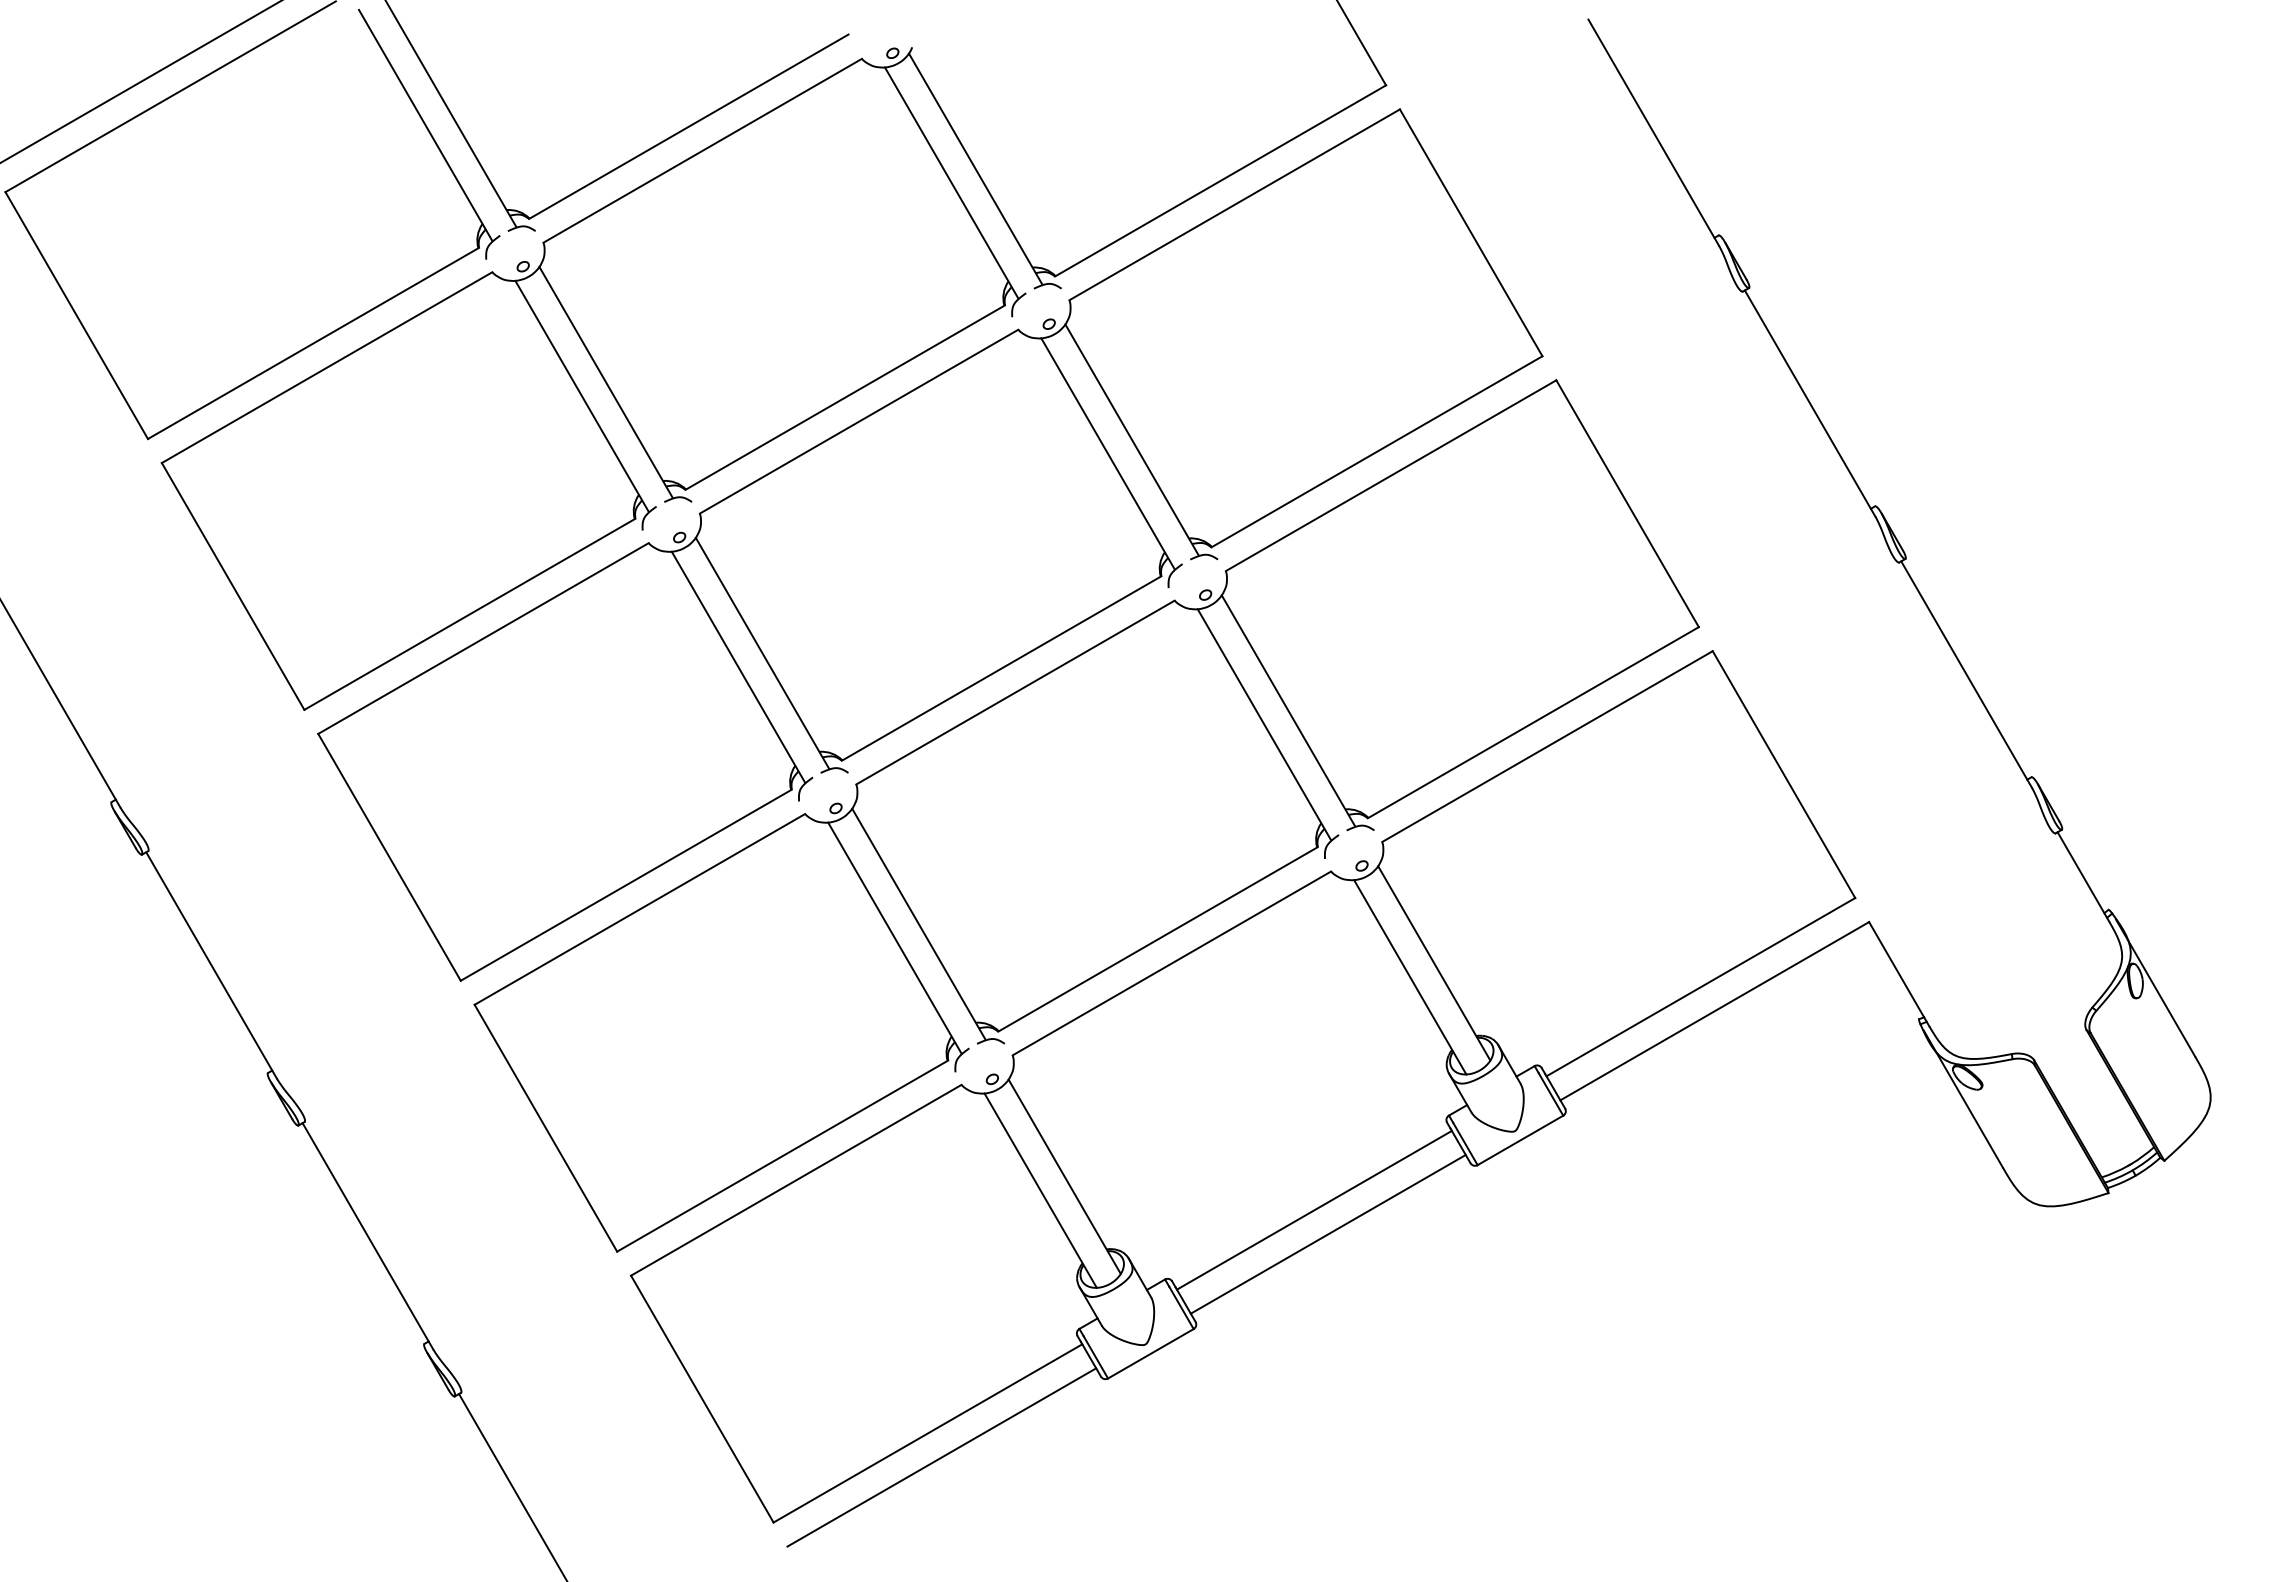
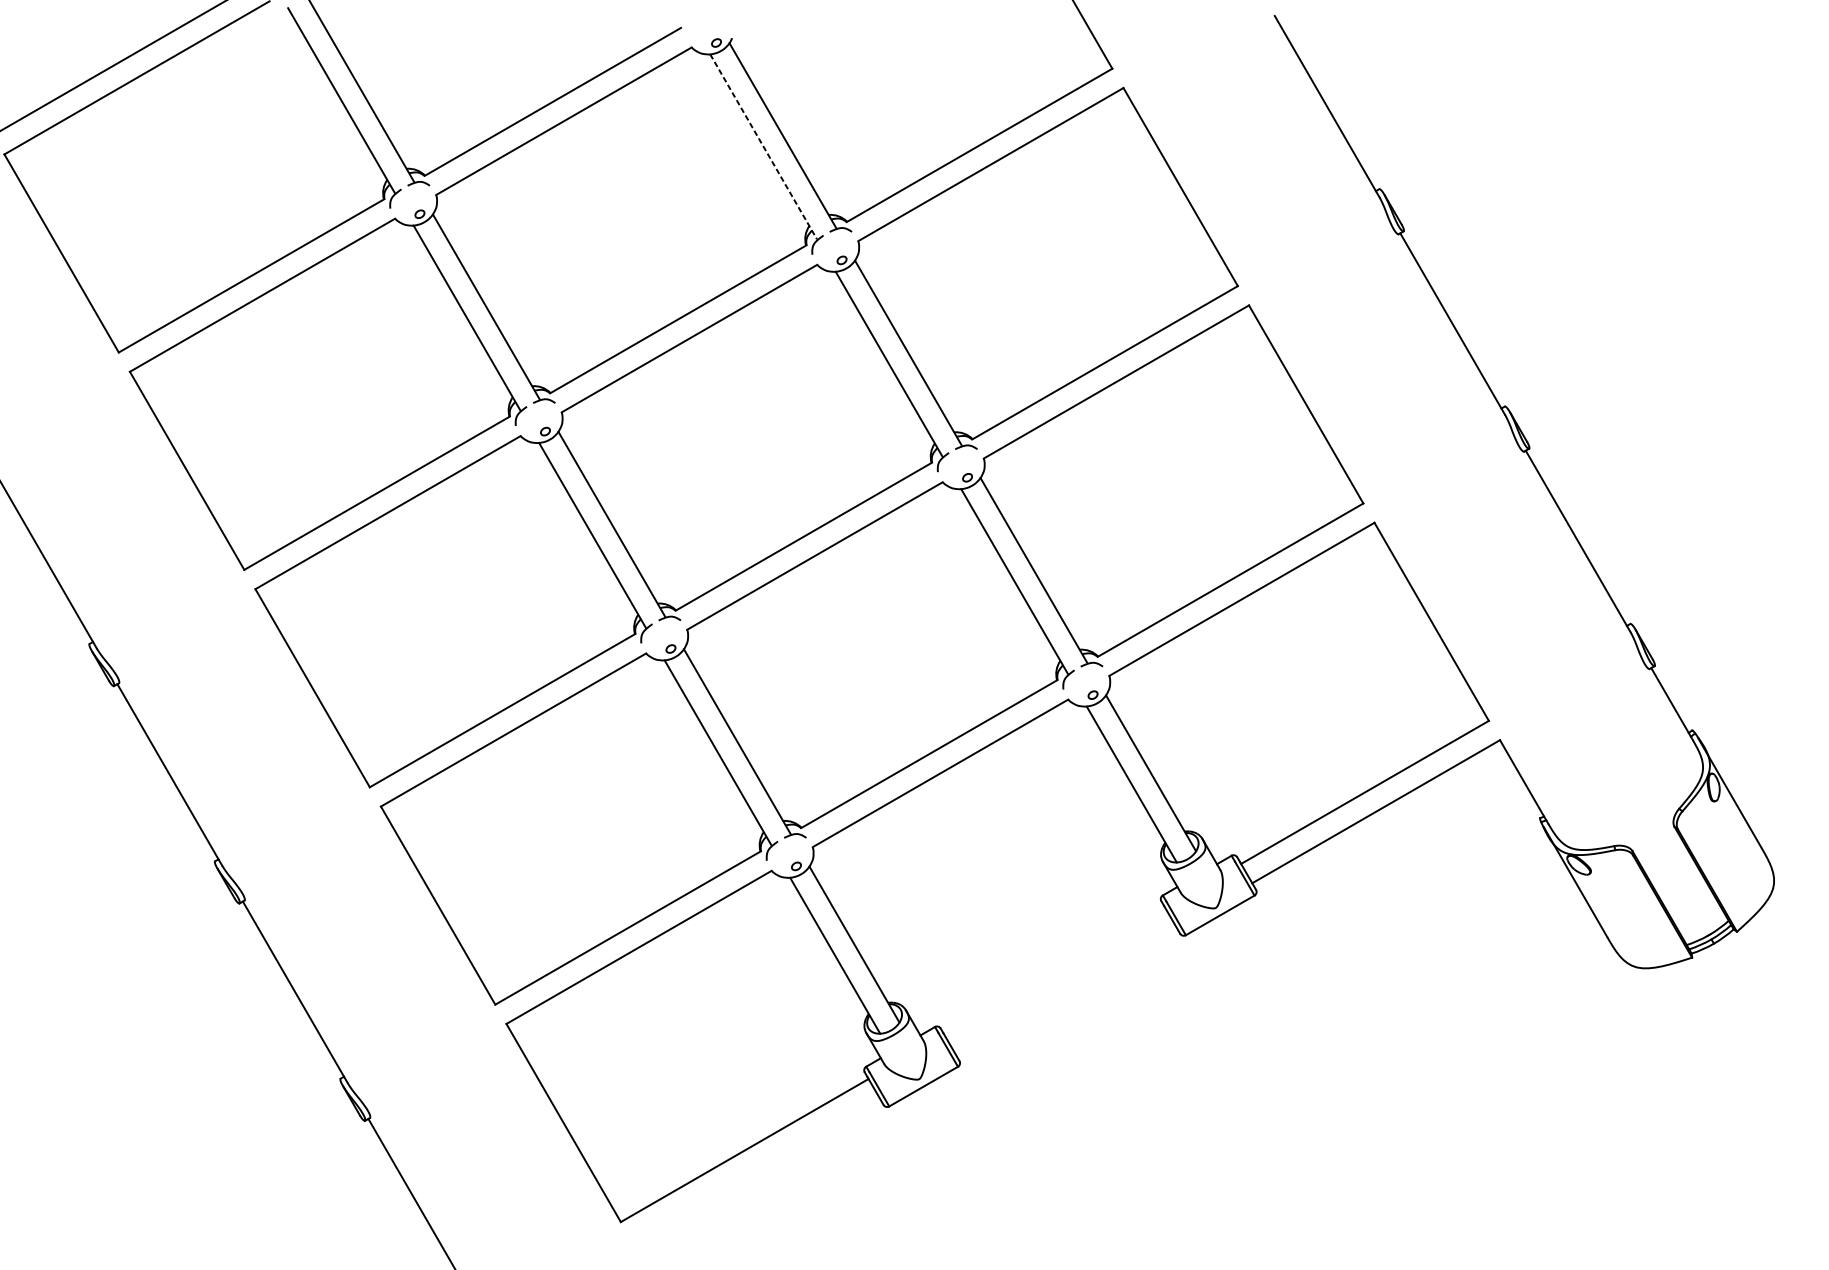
line: (951, 183) -> (763, 147), solid -> dashed
line: (1313, 1209) -> (1054, 970), removed
line: (1327, 1233) -> (1065, 990), removed
line: (941, 1457) -> (755, 1169), removed

